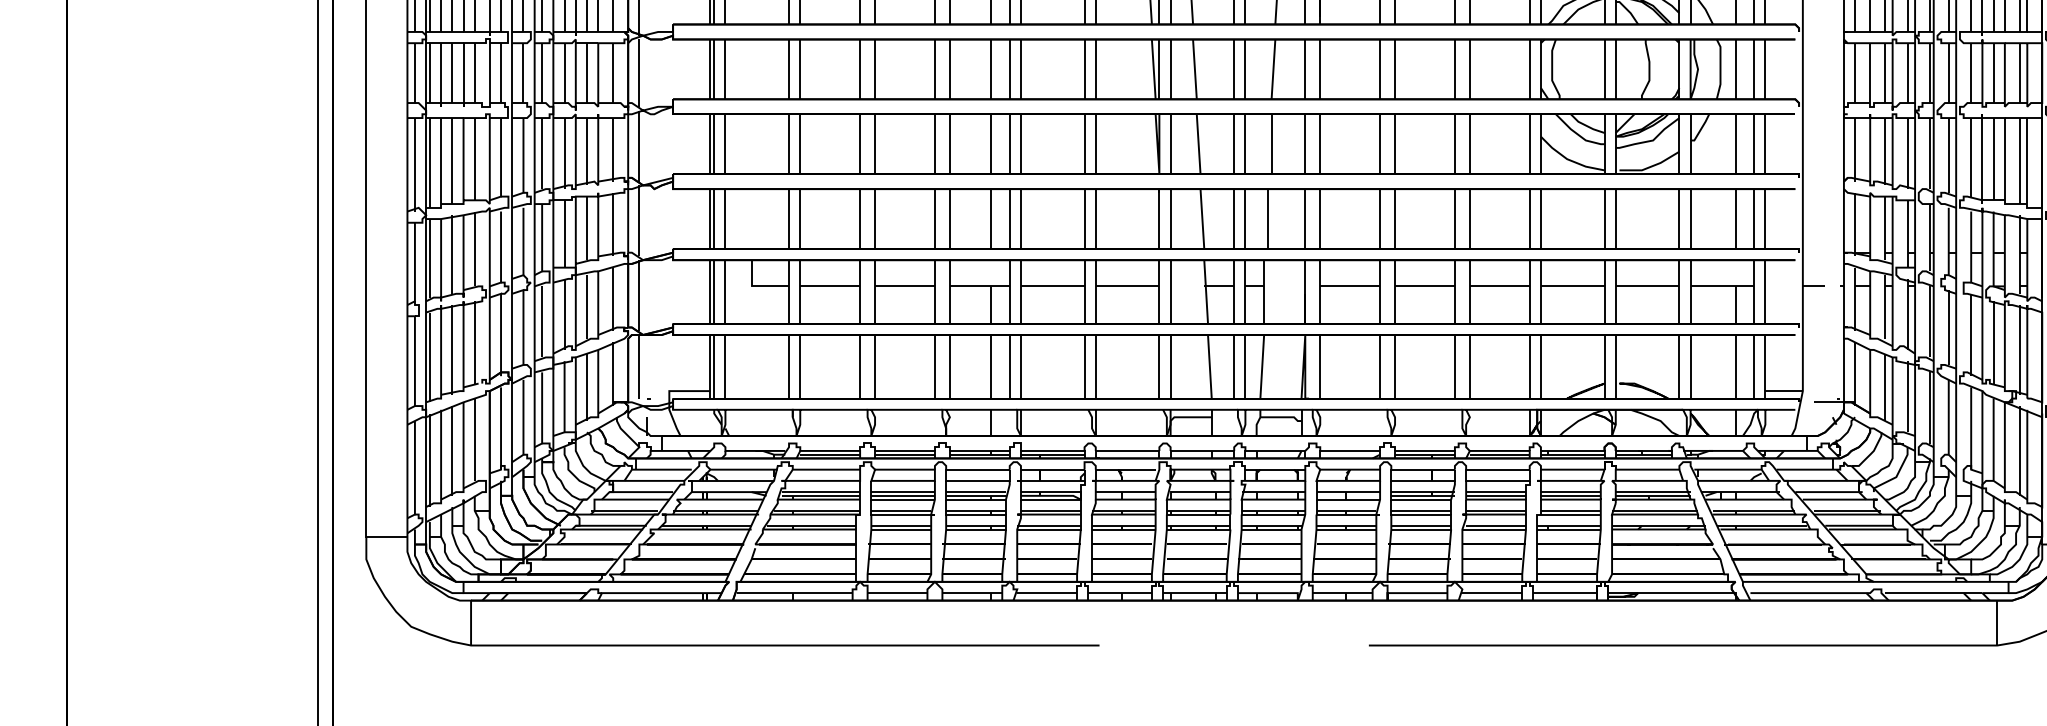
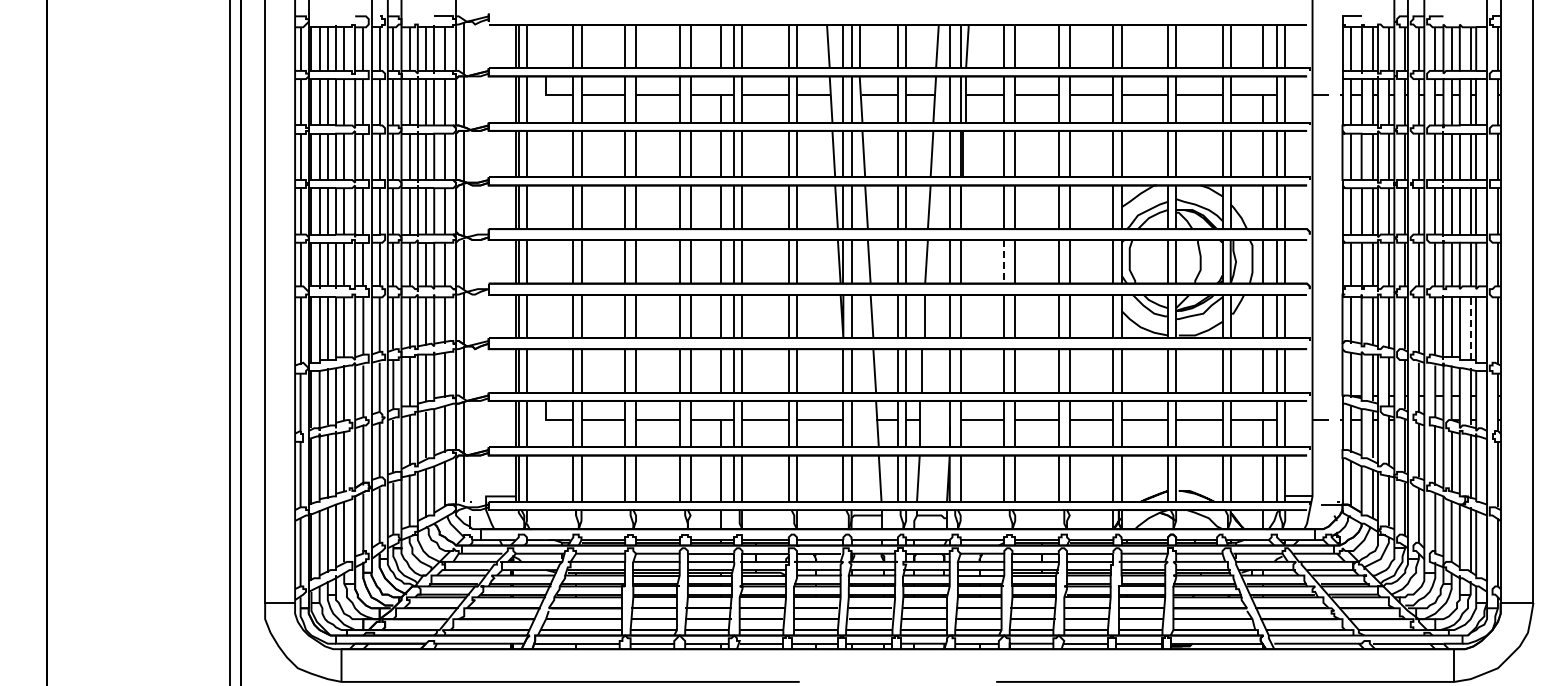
line: (1380, 68) -> (1004, 261), solid -> dashed
line: (2019, 160) -> (1470, 328), solid -> dashed

